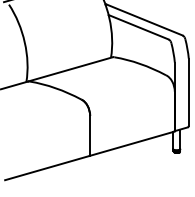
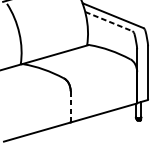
line: (139, 27) -> (109, 21), solid -> dashed
line: (90, 135) -> (71, 106), solid -> dashed

